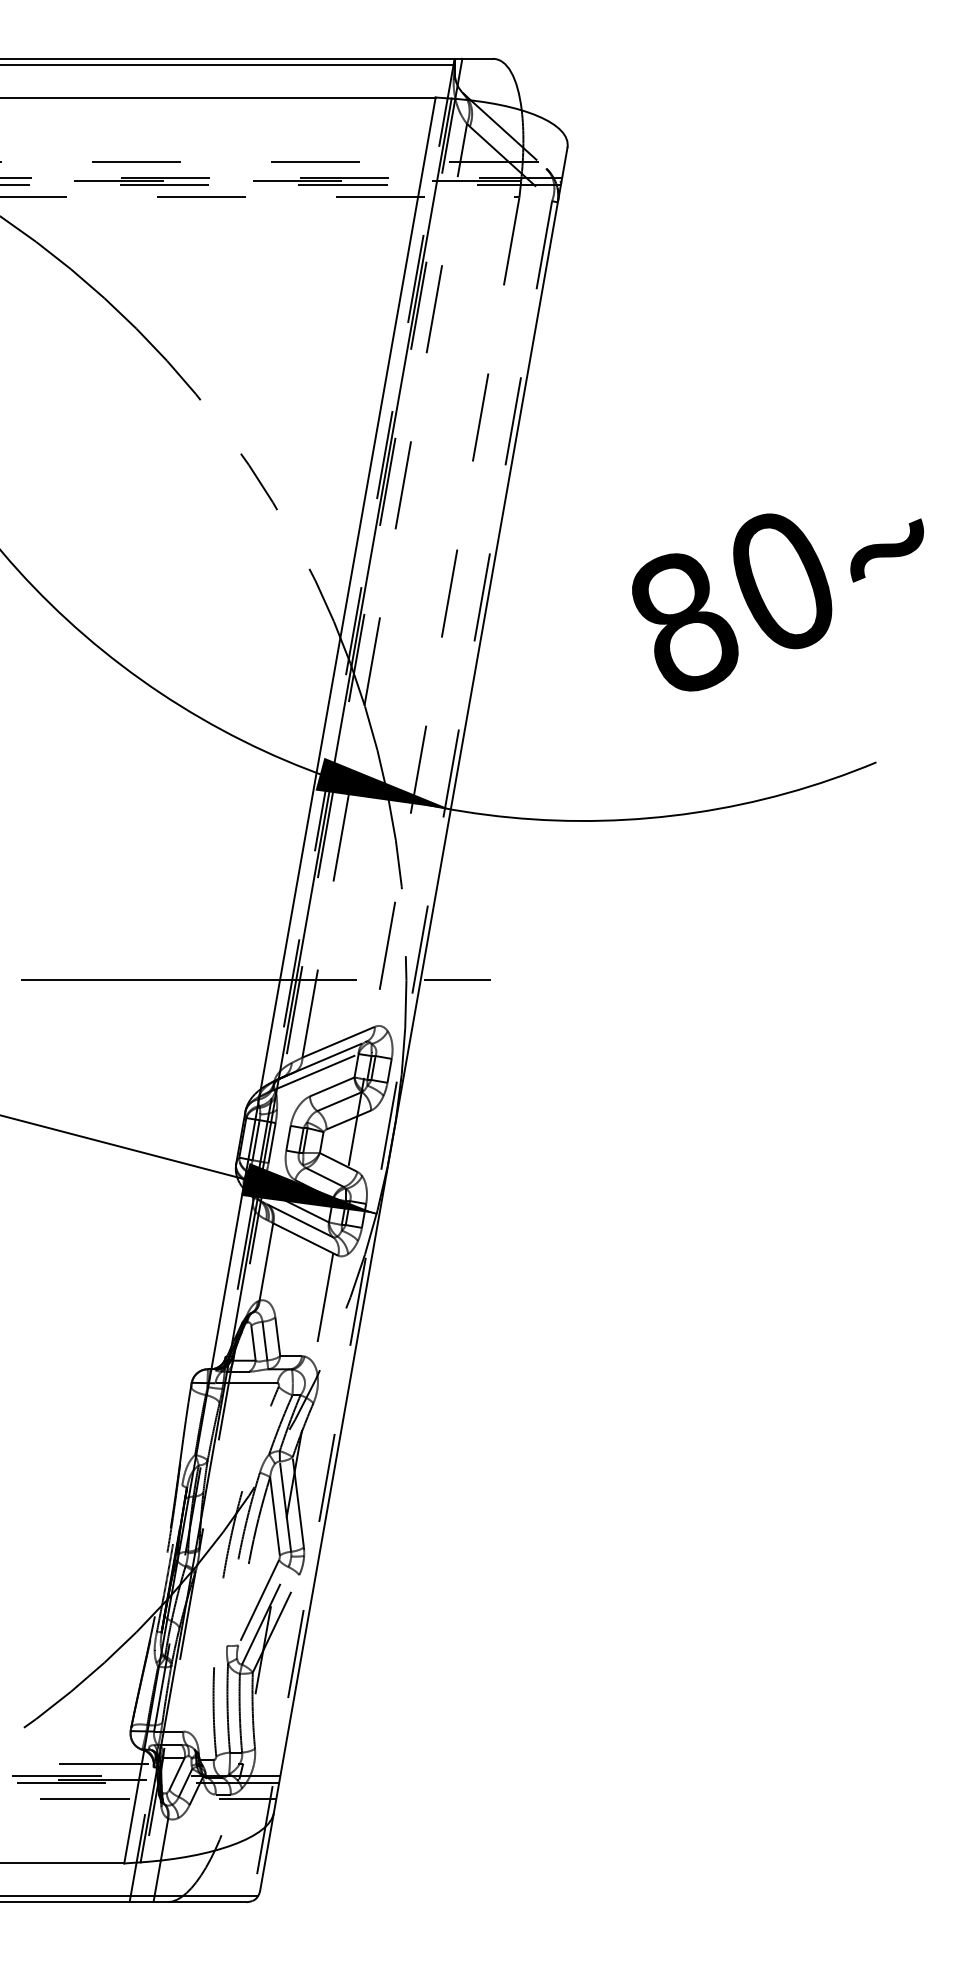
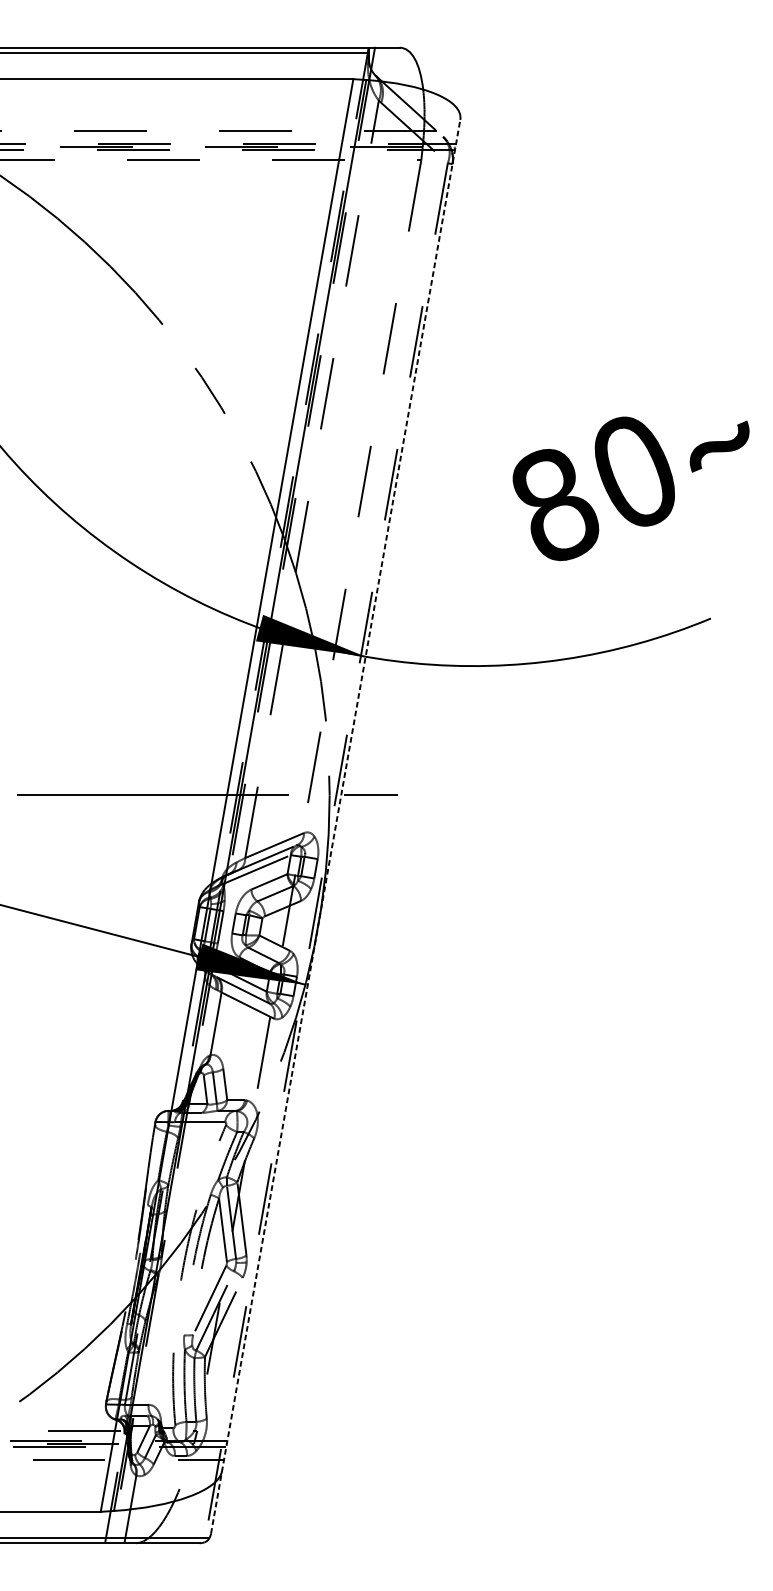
line: (413, 1019) -> (335, 827), solid -> dashed

